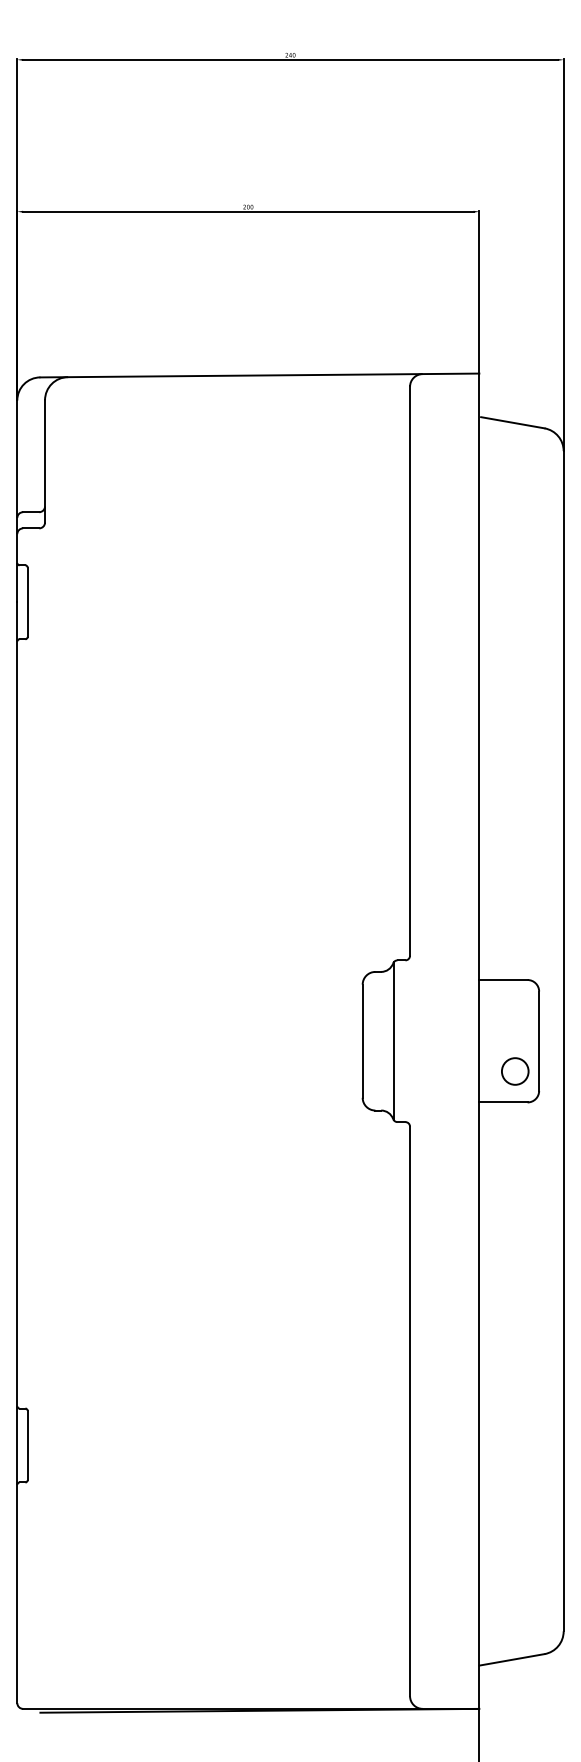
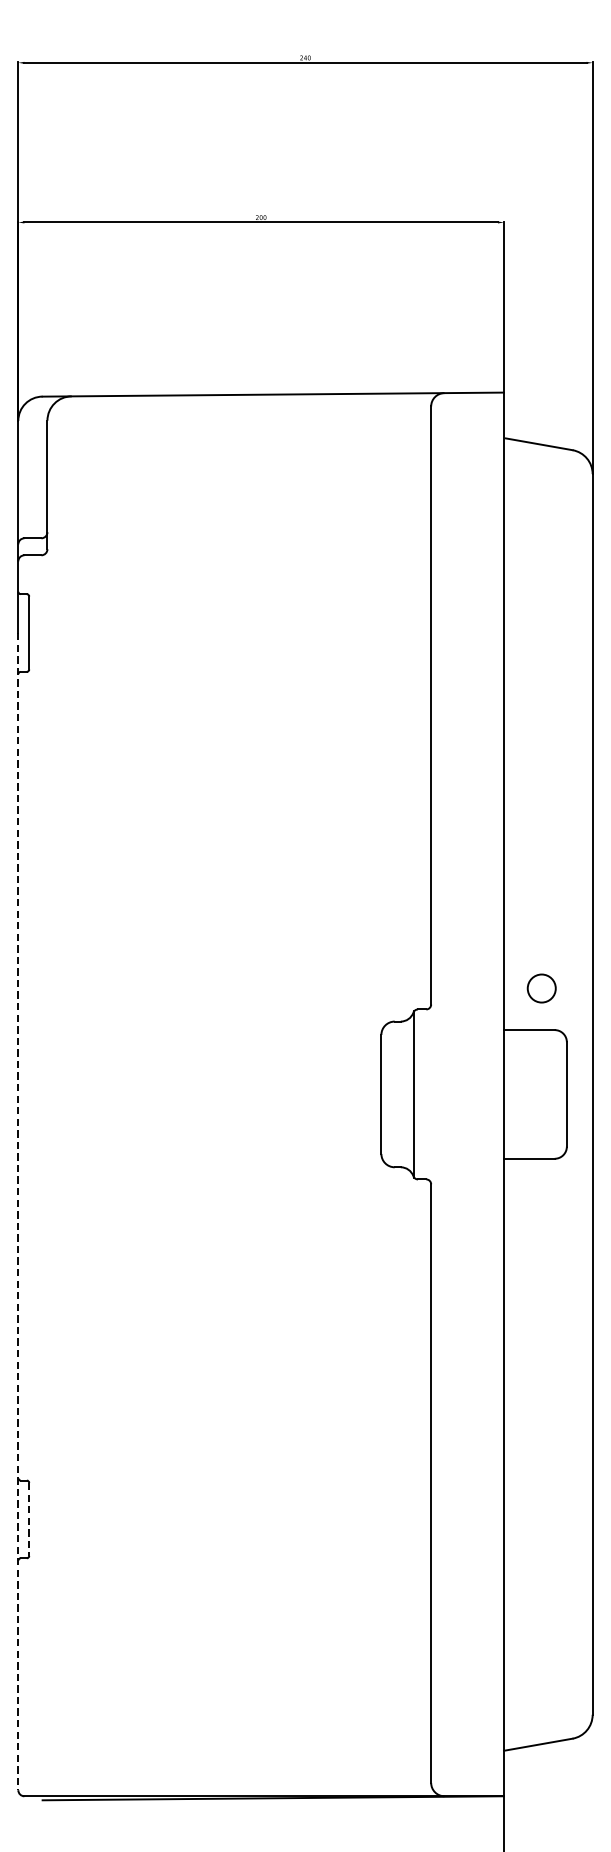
circle: (515, 1071) -> (542, 988), moved
line: (17, 1153) -> (18, 1212), solid -> dashed
line: (27, 1445) -> (29, 1519), solid -> dashed

